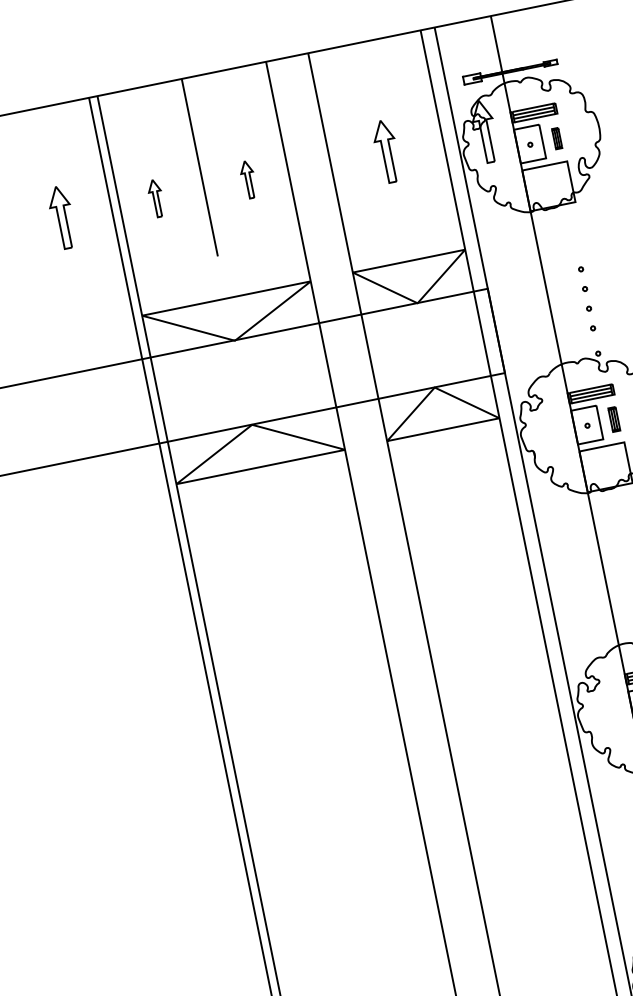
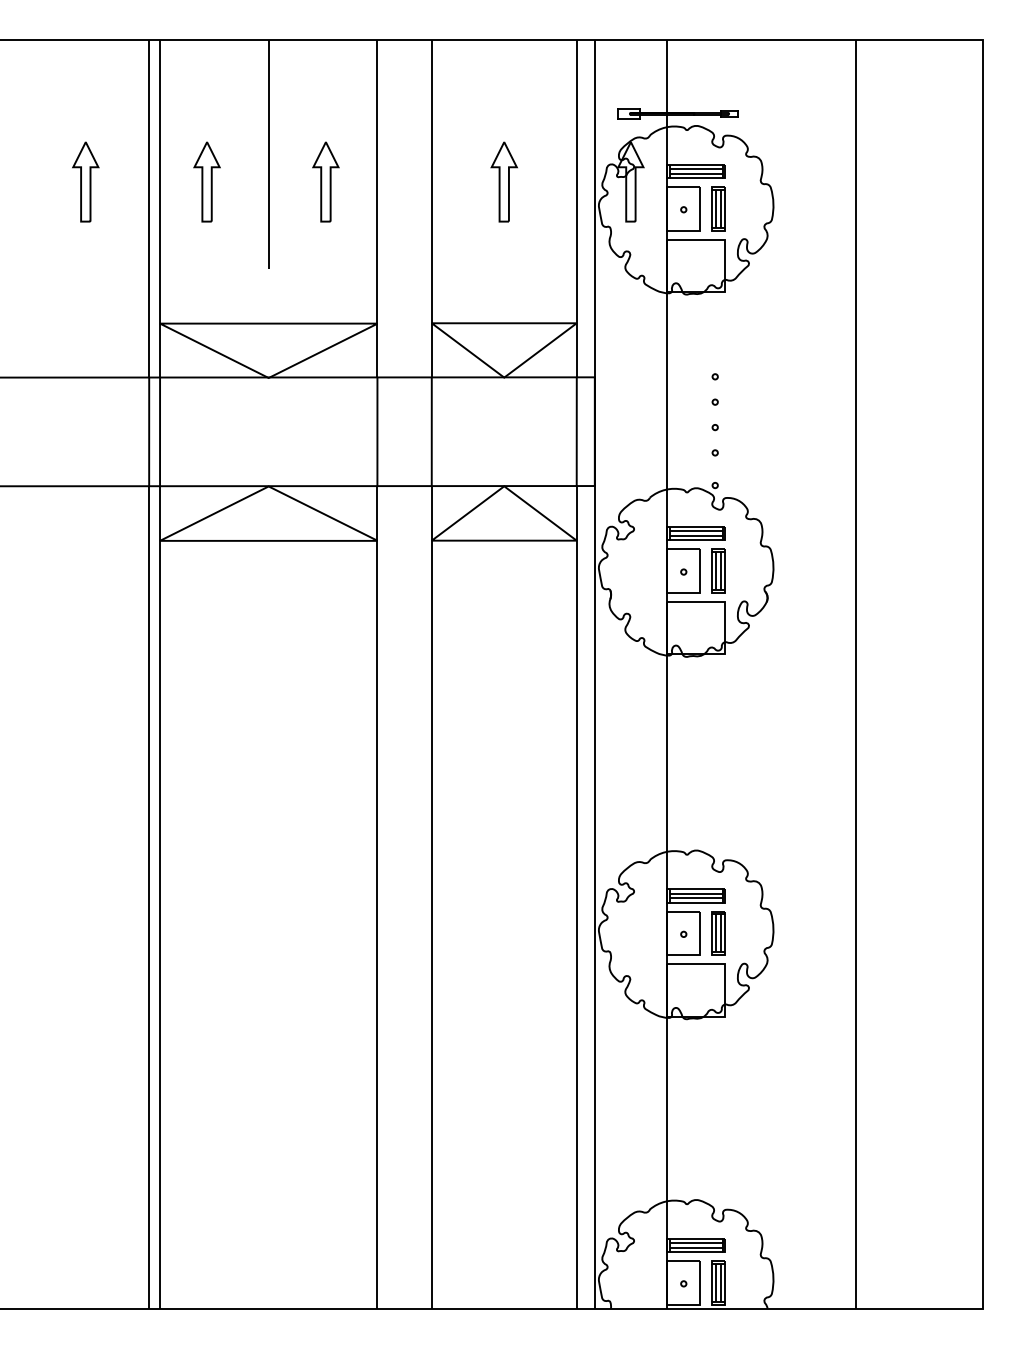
part: (557, 138) -> (718, 208), size x1.67
part: (248, 179) -> (325, 181), size x1.67
part: (155, 198) -> (206, 181), size x1.67
part: (614, 419) -> (718, 570), size x1.43

